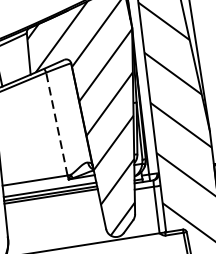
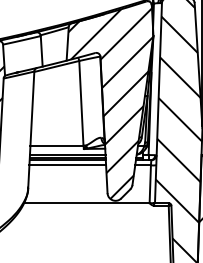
line: (56, 123) -> (81, 102), dashed -> solid
line: (51, 202) -> (67, 165), added

